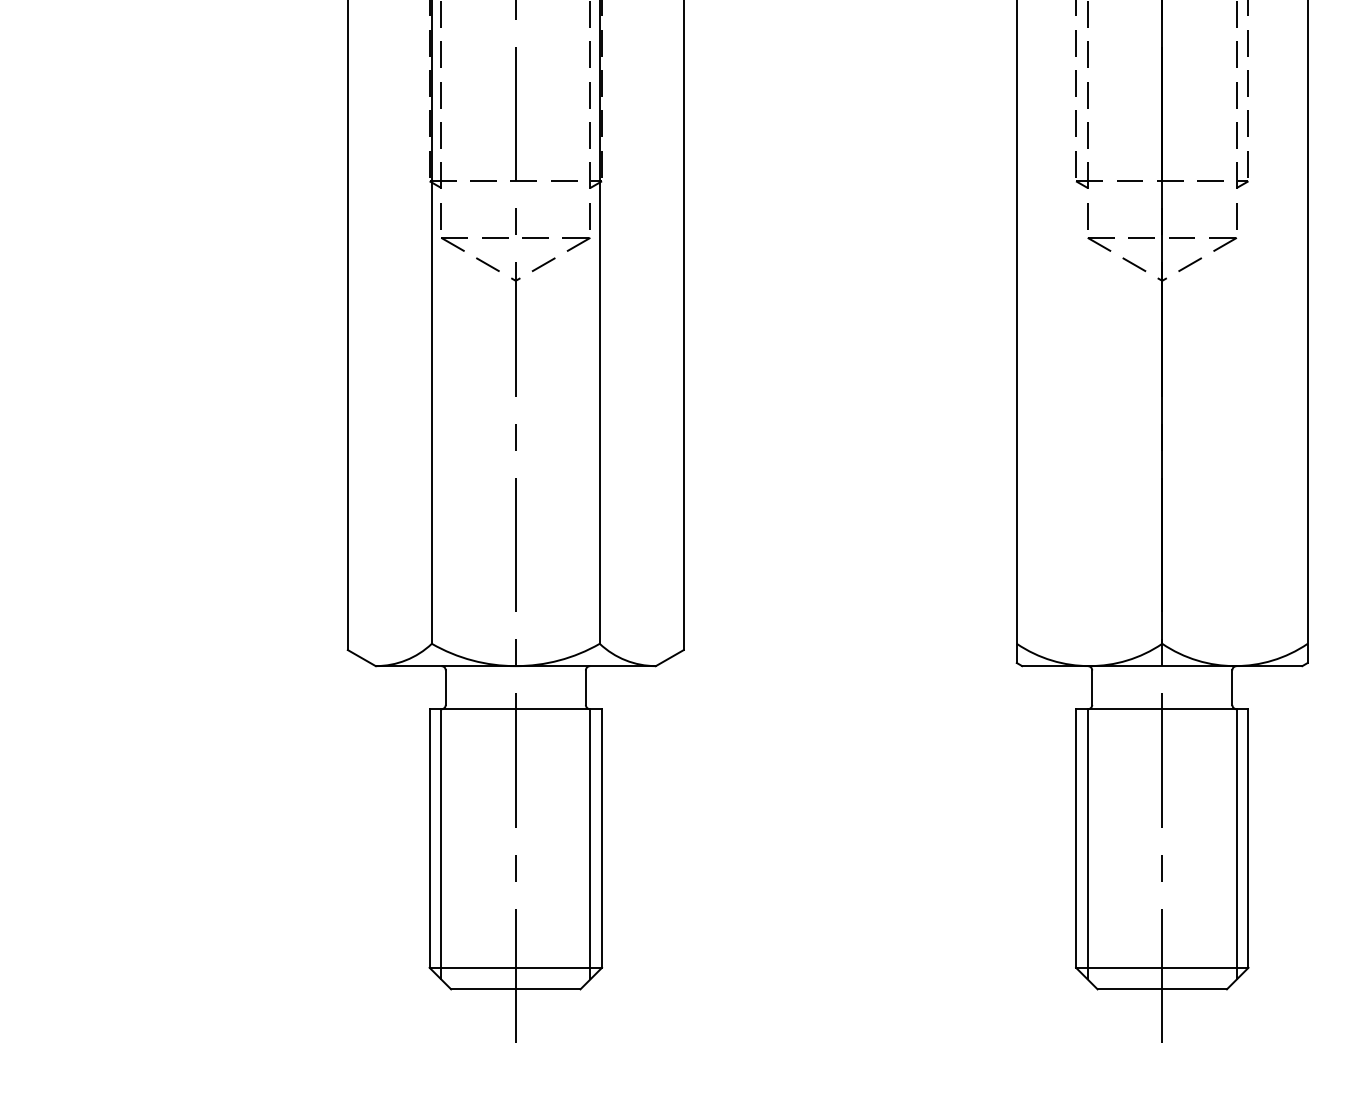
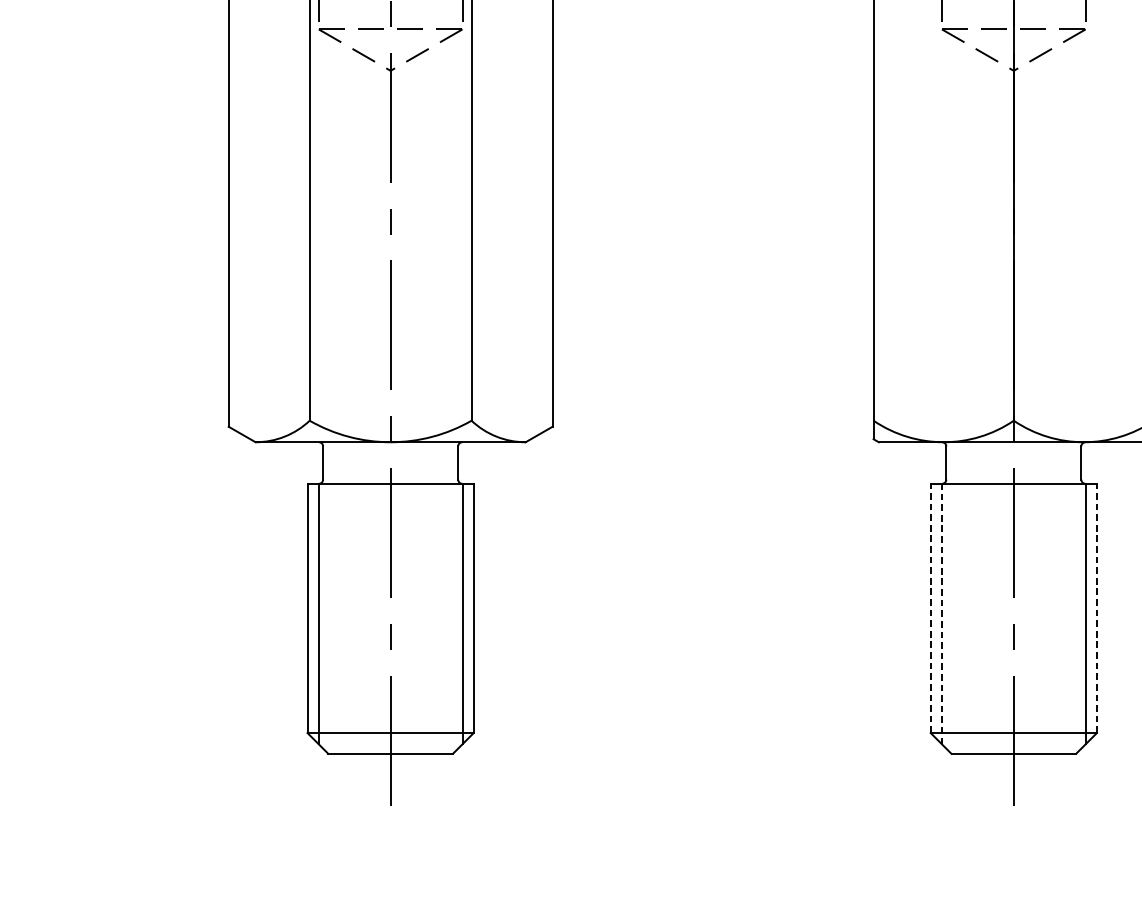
line: (1076, 838) -> (931, 608), solid -> dashed
line: (1248, 838) -> (1096, 608), solid -> dashed
line: (1087, 843) -> (941, 613), solid -> dashed

